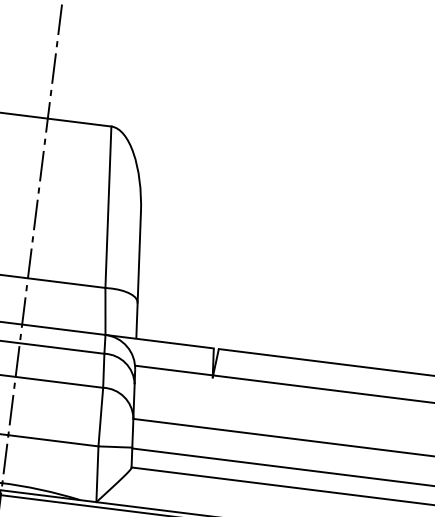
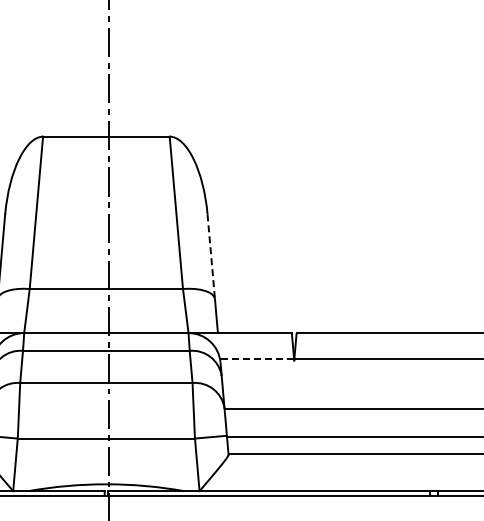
line: (139, 258) -> (211, 257), solid -> dashed
line: (173, 370) -> (256, 358), solid -> dashed

